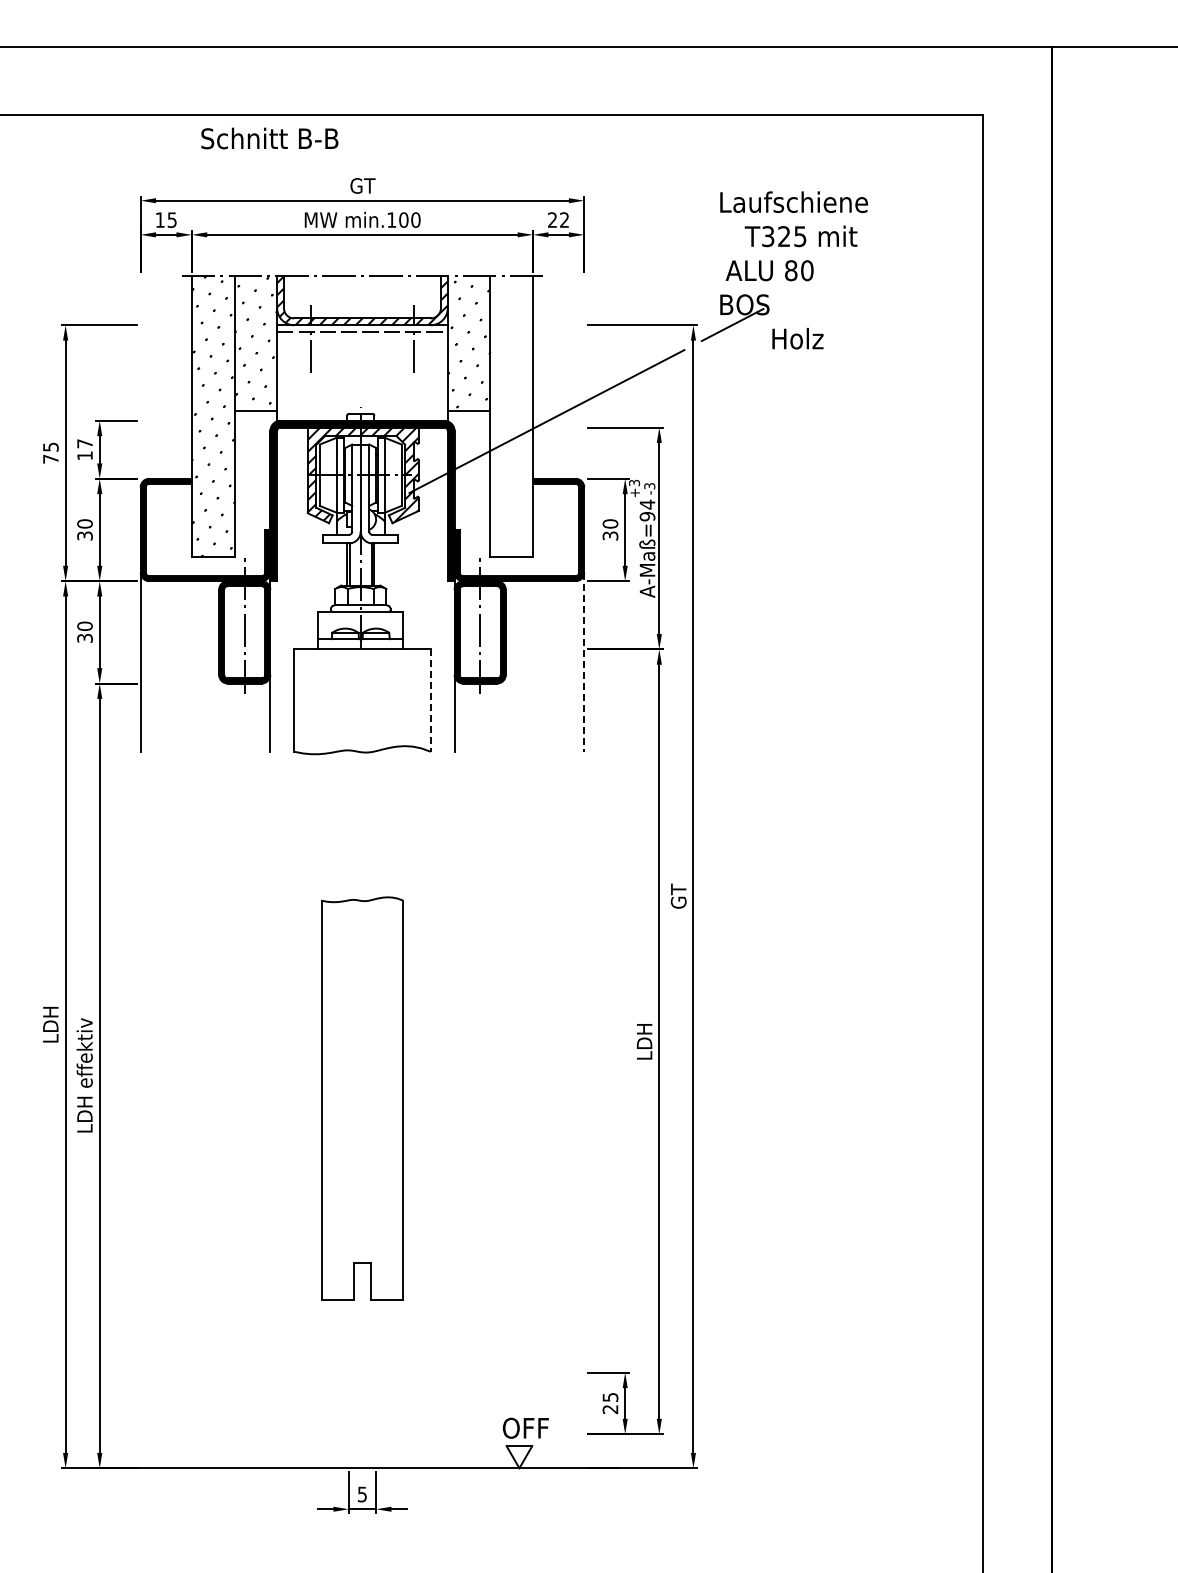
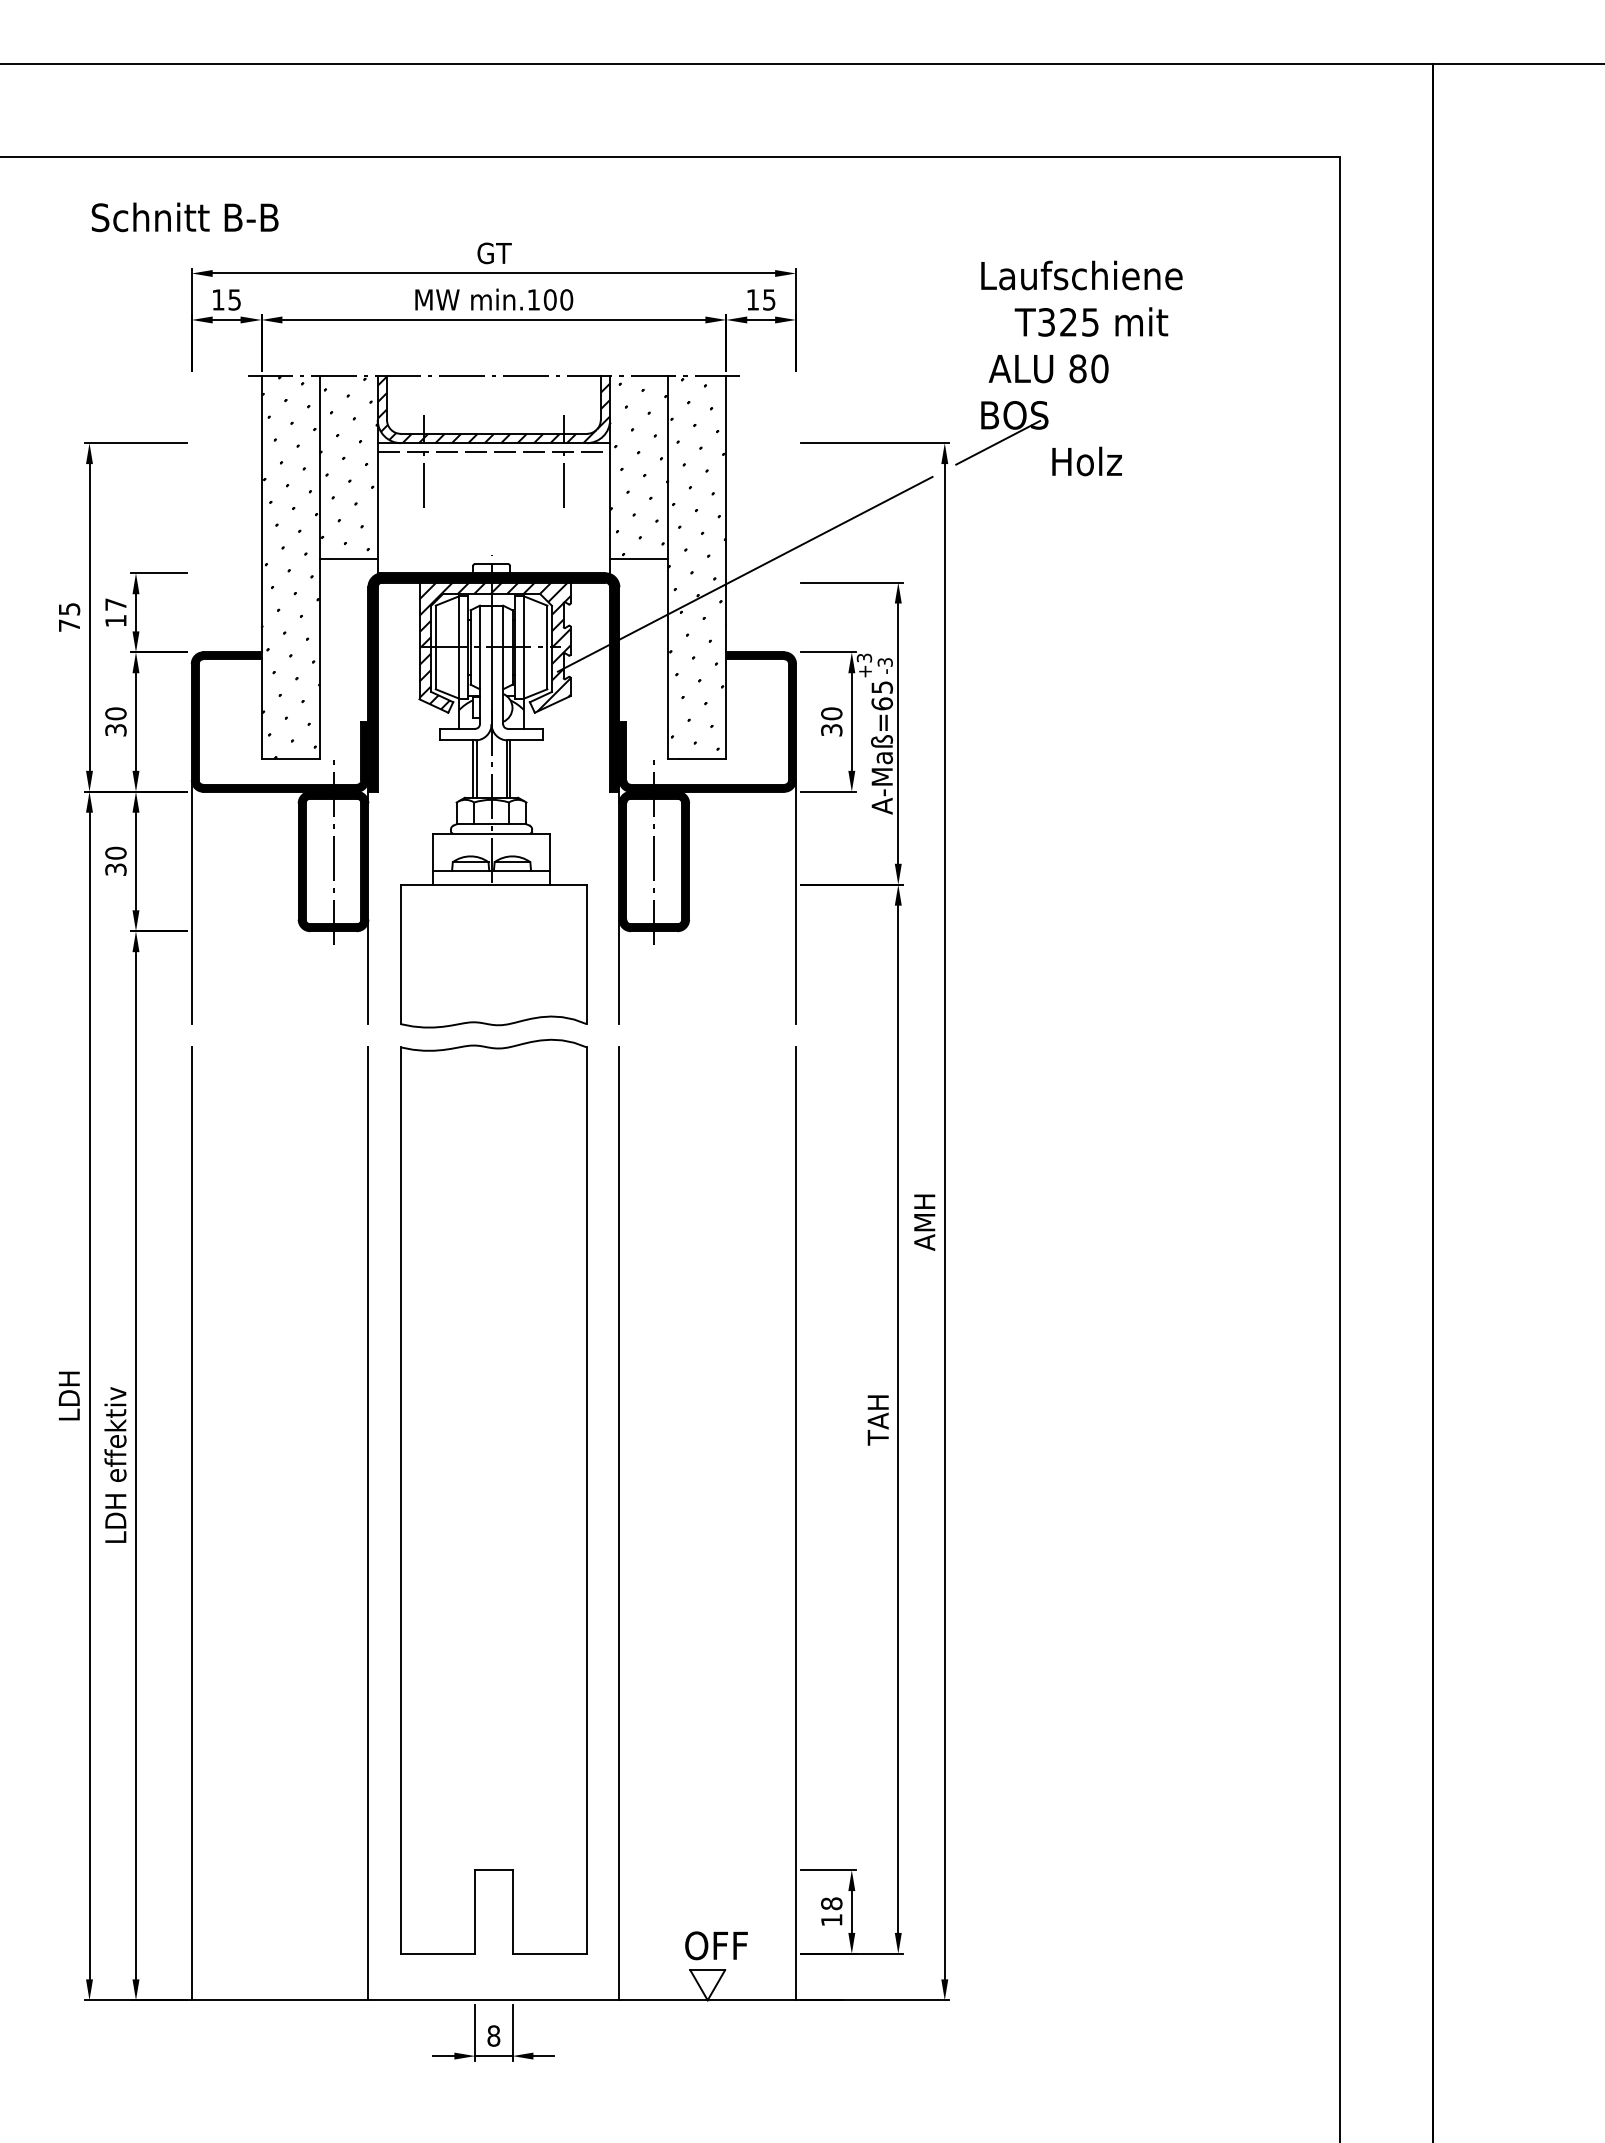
text: (269, 138) -> (184, 217), moved
text: (558, 219) -> (760, 299), 22 -> 15
hatch: (511, 417) -> (696, 568), added
text: (647, 510) -> (882, 695), A-Maß=94 -> A-Maß=65
line: (584, 662) -> (796, 902), dashed -> solid
line: (430, 701) -> (586, 955), dashed -> solid
text: (678, 897) -> (924, 1222), GT -> AMH
text: (644, 1042) -> (878, 1420), LDH -> TAH
part: (362, 1098) -> (493, 1496), size x1.67
line: (140, 1118) -> (191, 1523), added
line: (270, 1118) -> (368, 1523), added
line: (454, 1118) -> (619, 1523), added
line: (584, 1118) -> (796, 1523), added
text: (610, 1403) -> (831, 1912), 25 -> 18
text: (362, 1494) -> (493, 2036), 5 -> 8

